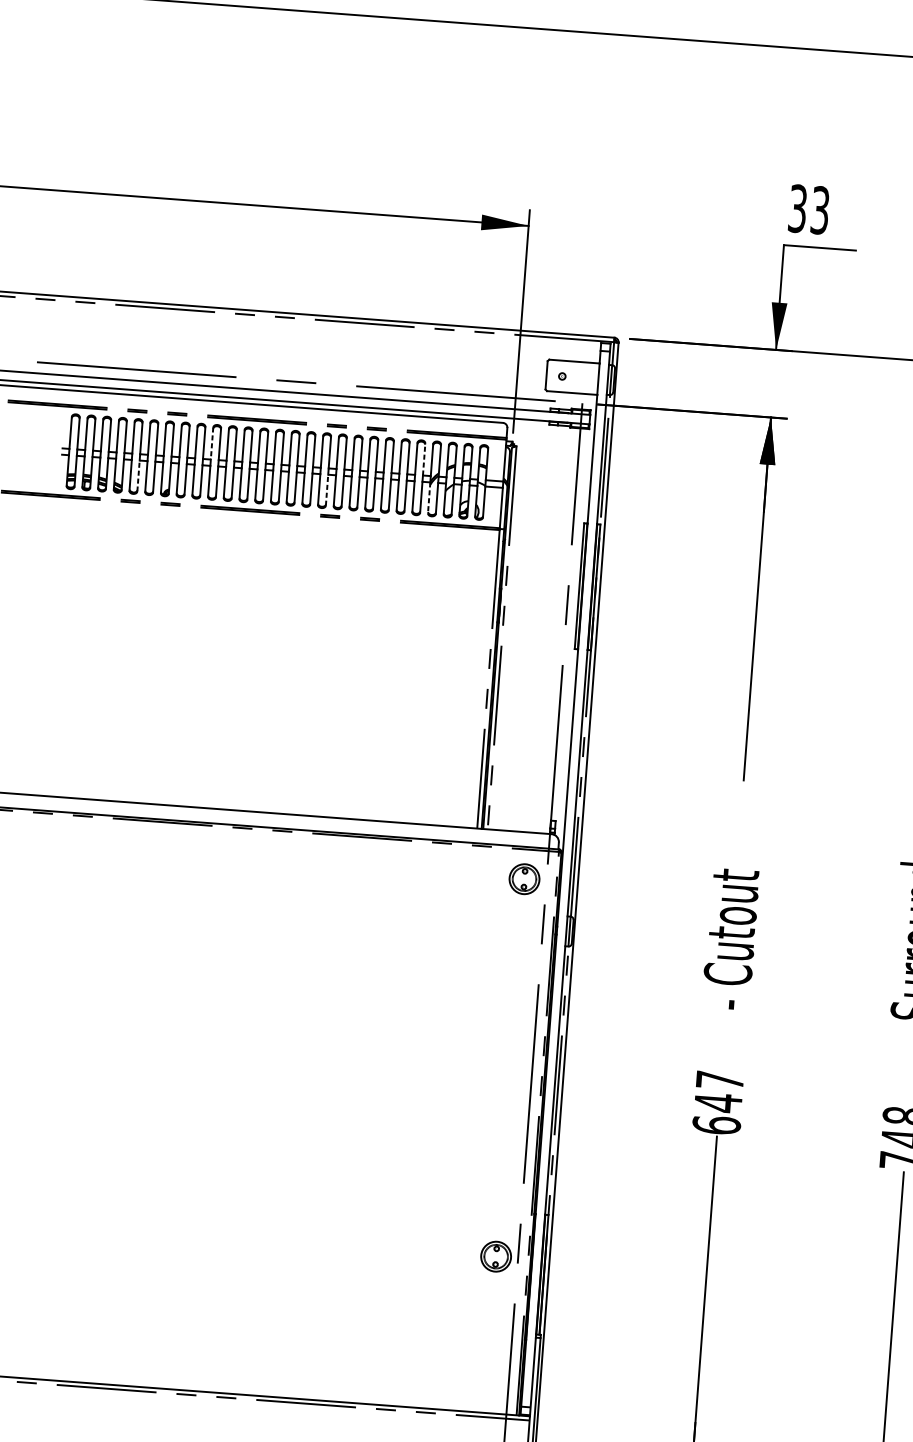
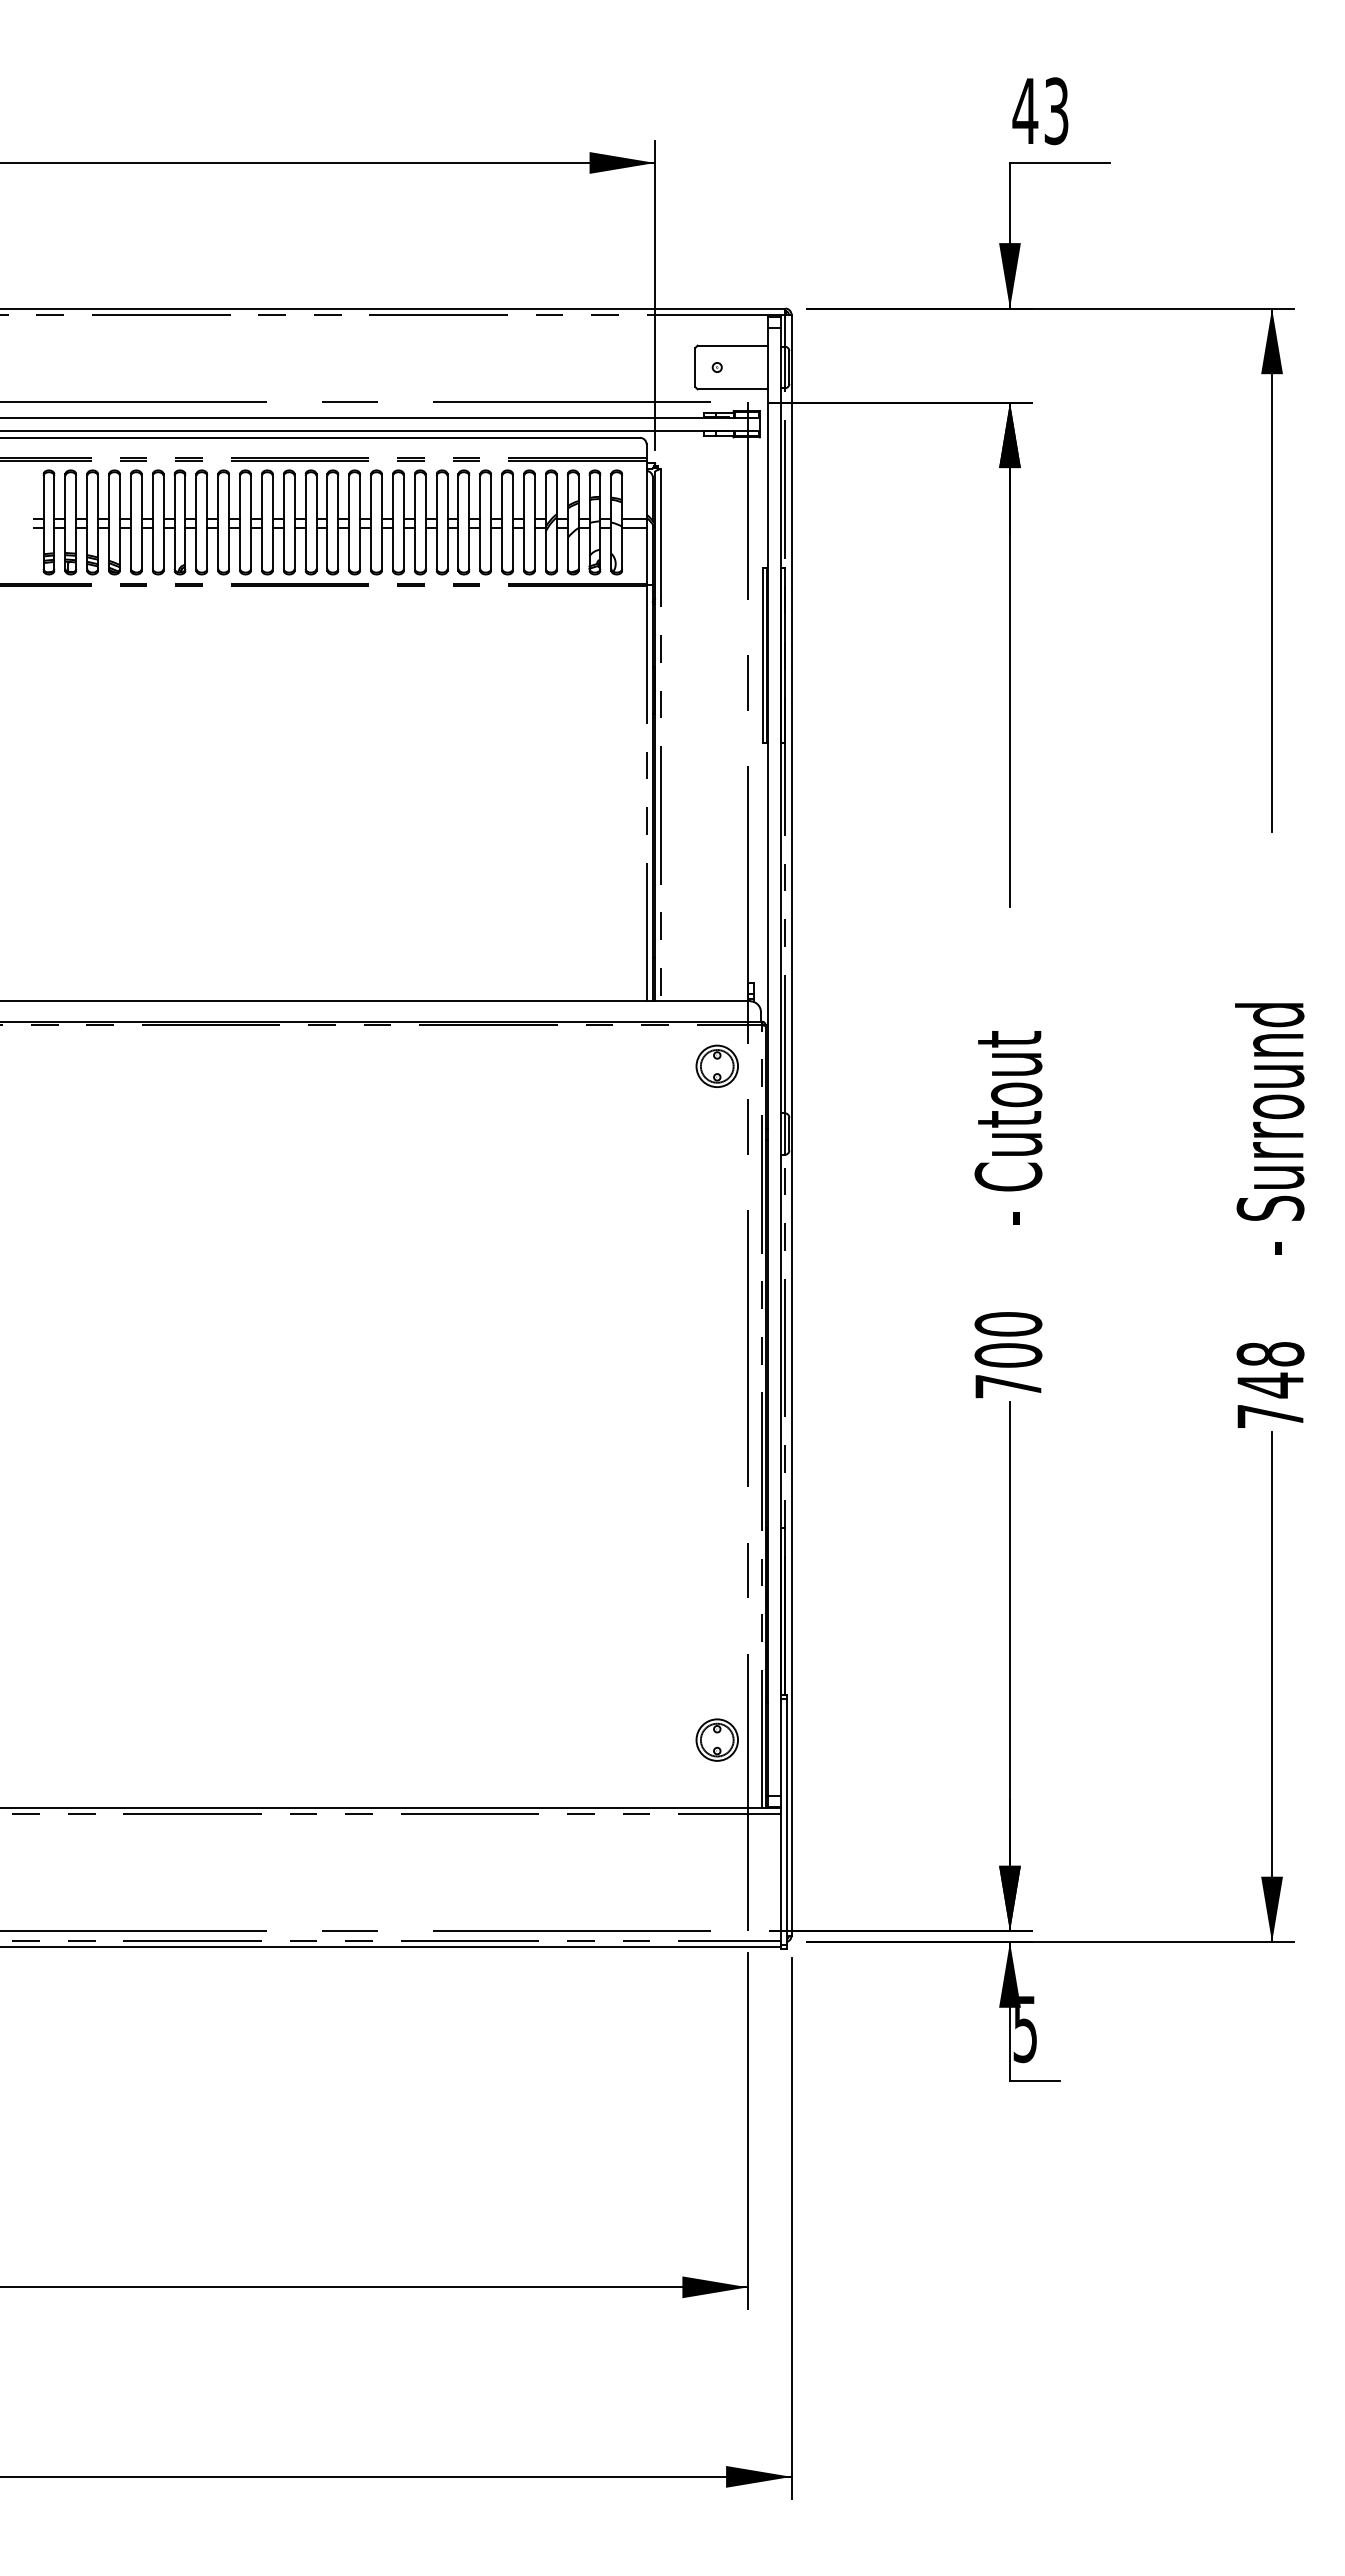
text: (797, 208) -> (1025, 111), 33 -> 43
line: (212, 444) -> (240, 497), dashed -> solid
line: (423, 459) -> (534, 496), dashed -> solid
line: (138, 476) -> (141, 549), dashed -> solid
line: (326, 490) -> (403, 549), dashed -> solid
line: (428, 498) -> (545, 549), dashed -> solid
text: (718, 1102) -> (1008, 1355), 647 -> 700
part: (495, 1256) -> (716, 1739), moved

